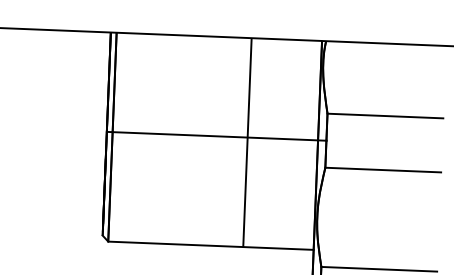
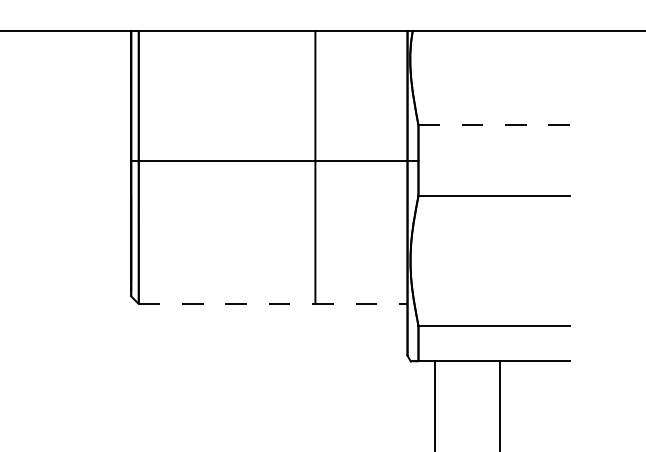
line: (385, 116) -> (494, 125), solid -> dashed
line: (211, 245) -> (273, 303), solid -> dashed

